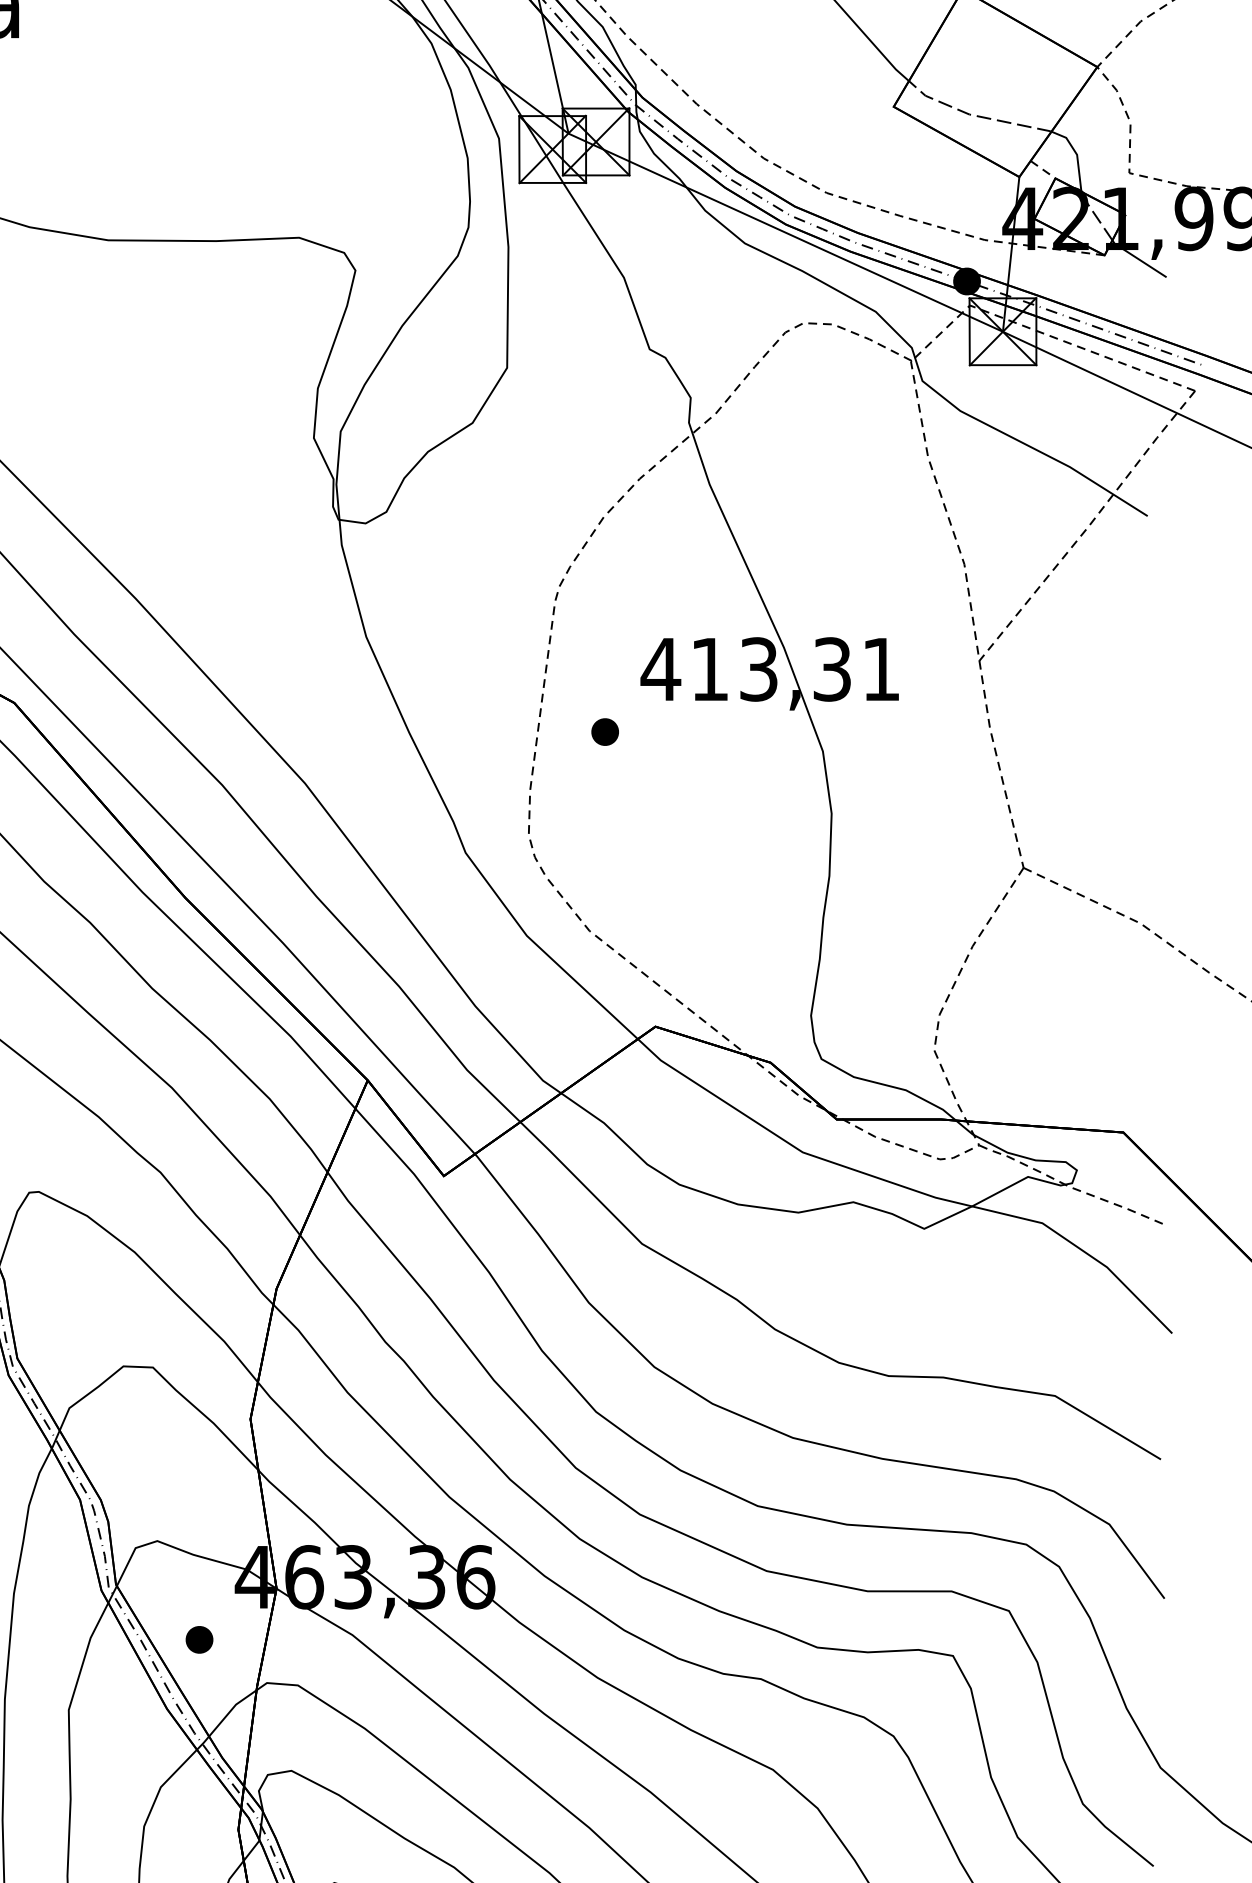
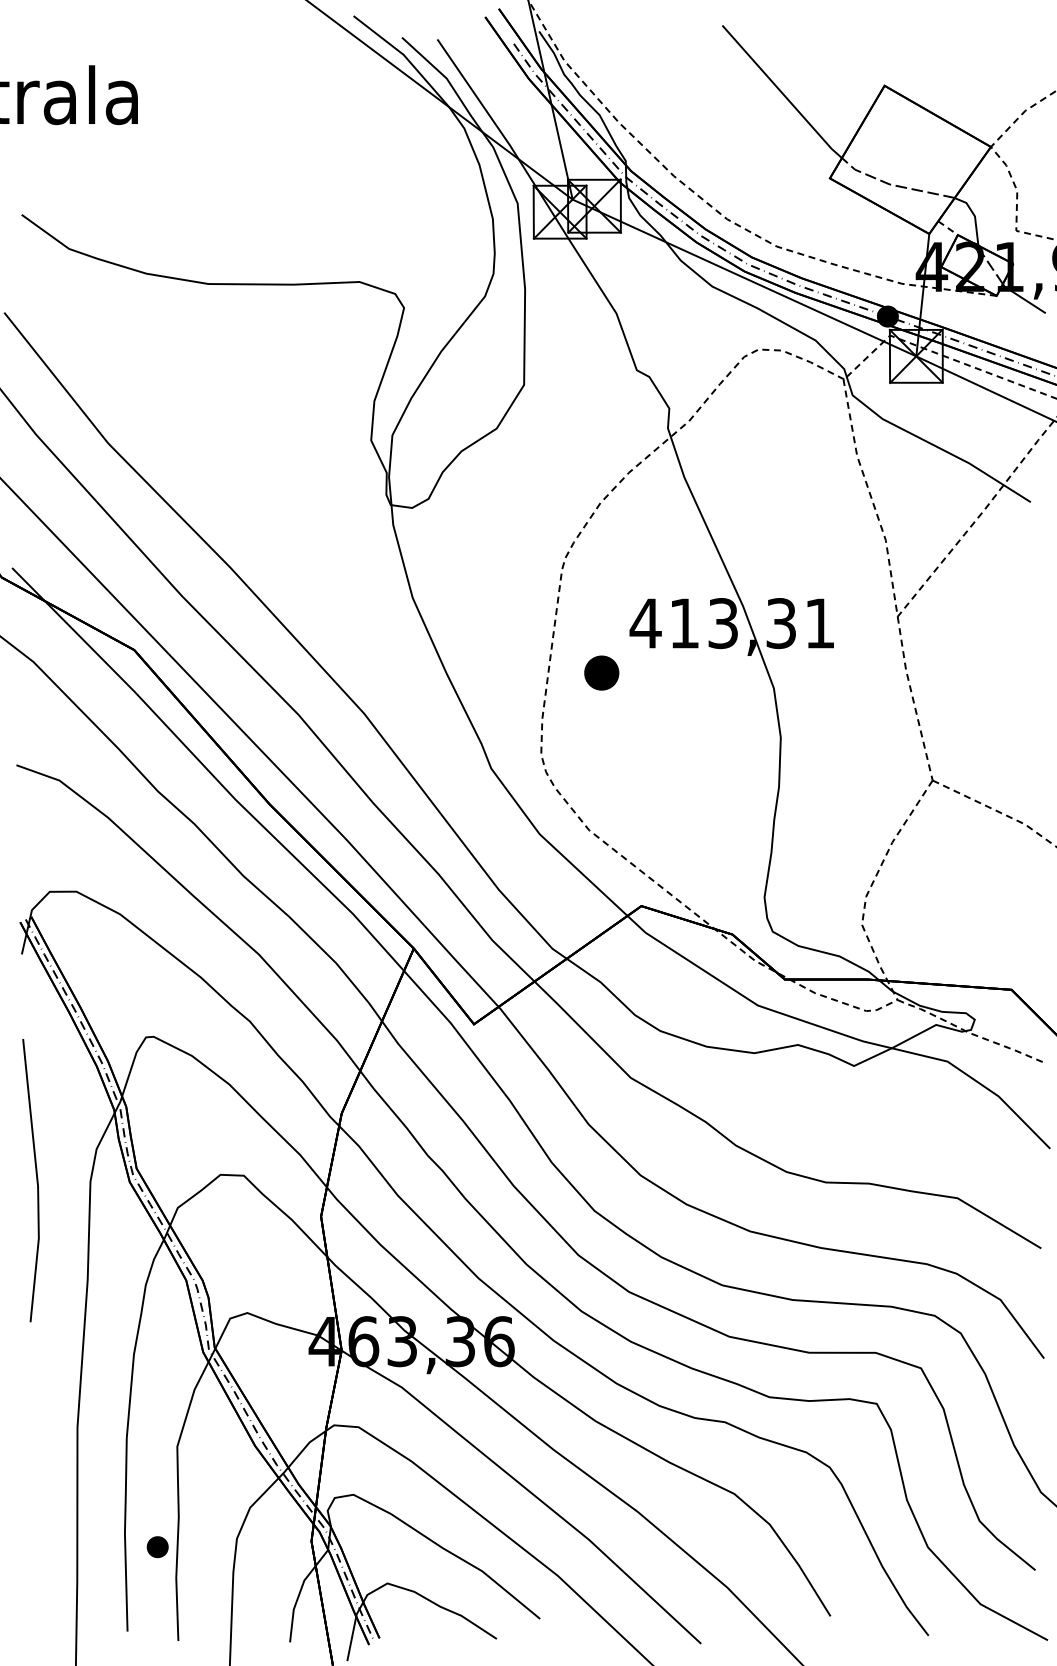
part: (604, 731) -> (601, 672), size x1.6
part: (199, 1640) -> (157, 1547), moved

